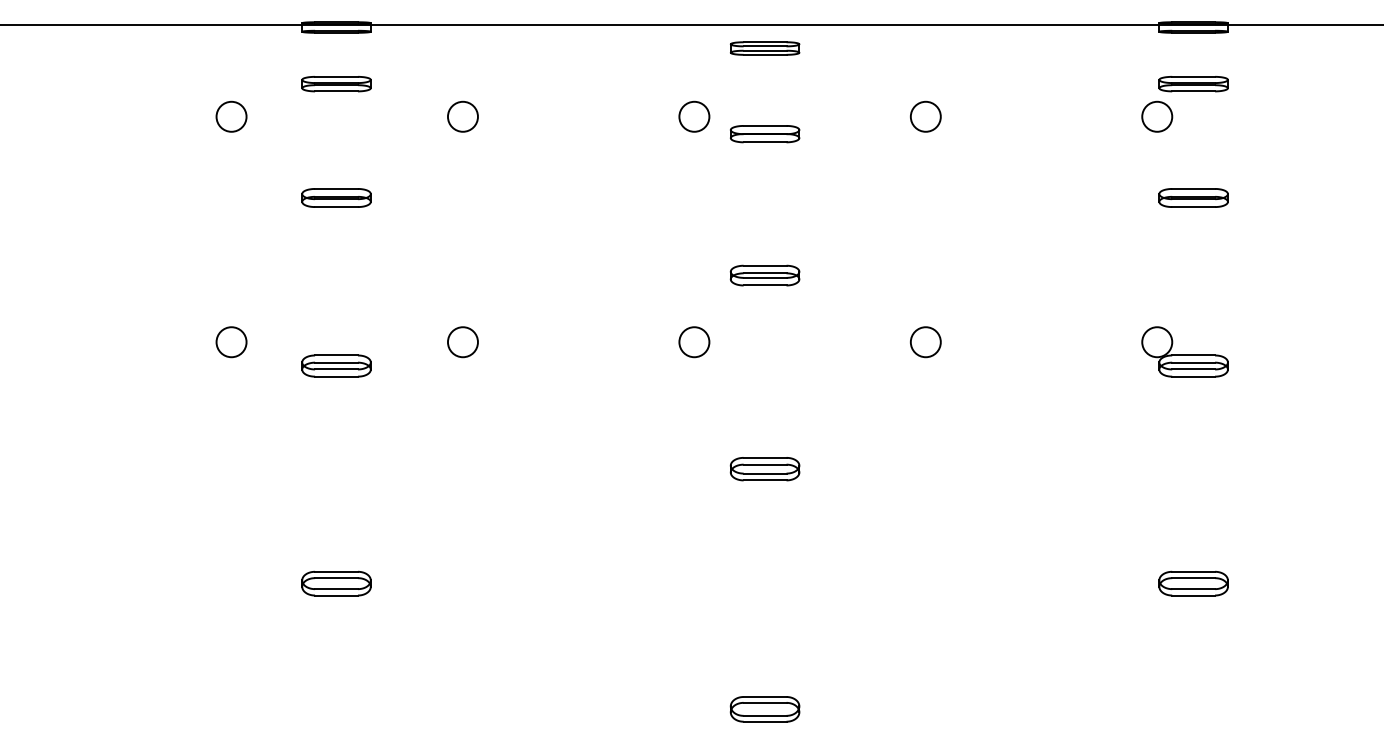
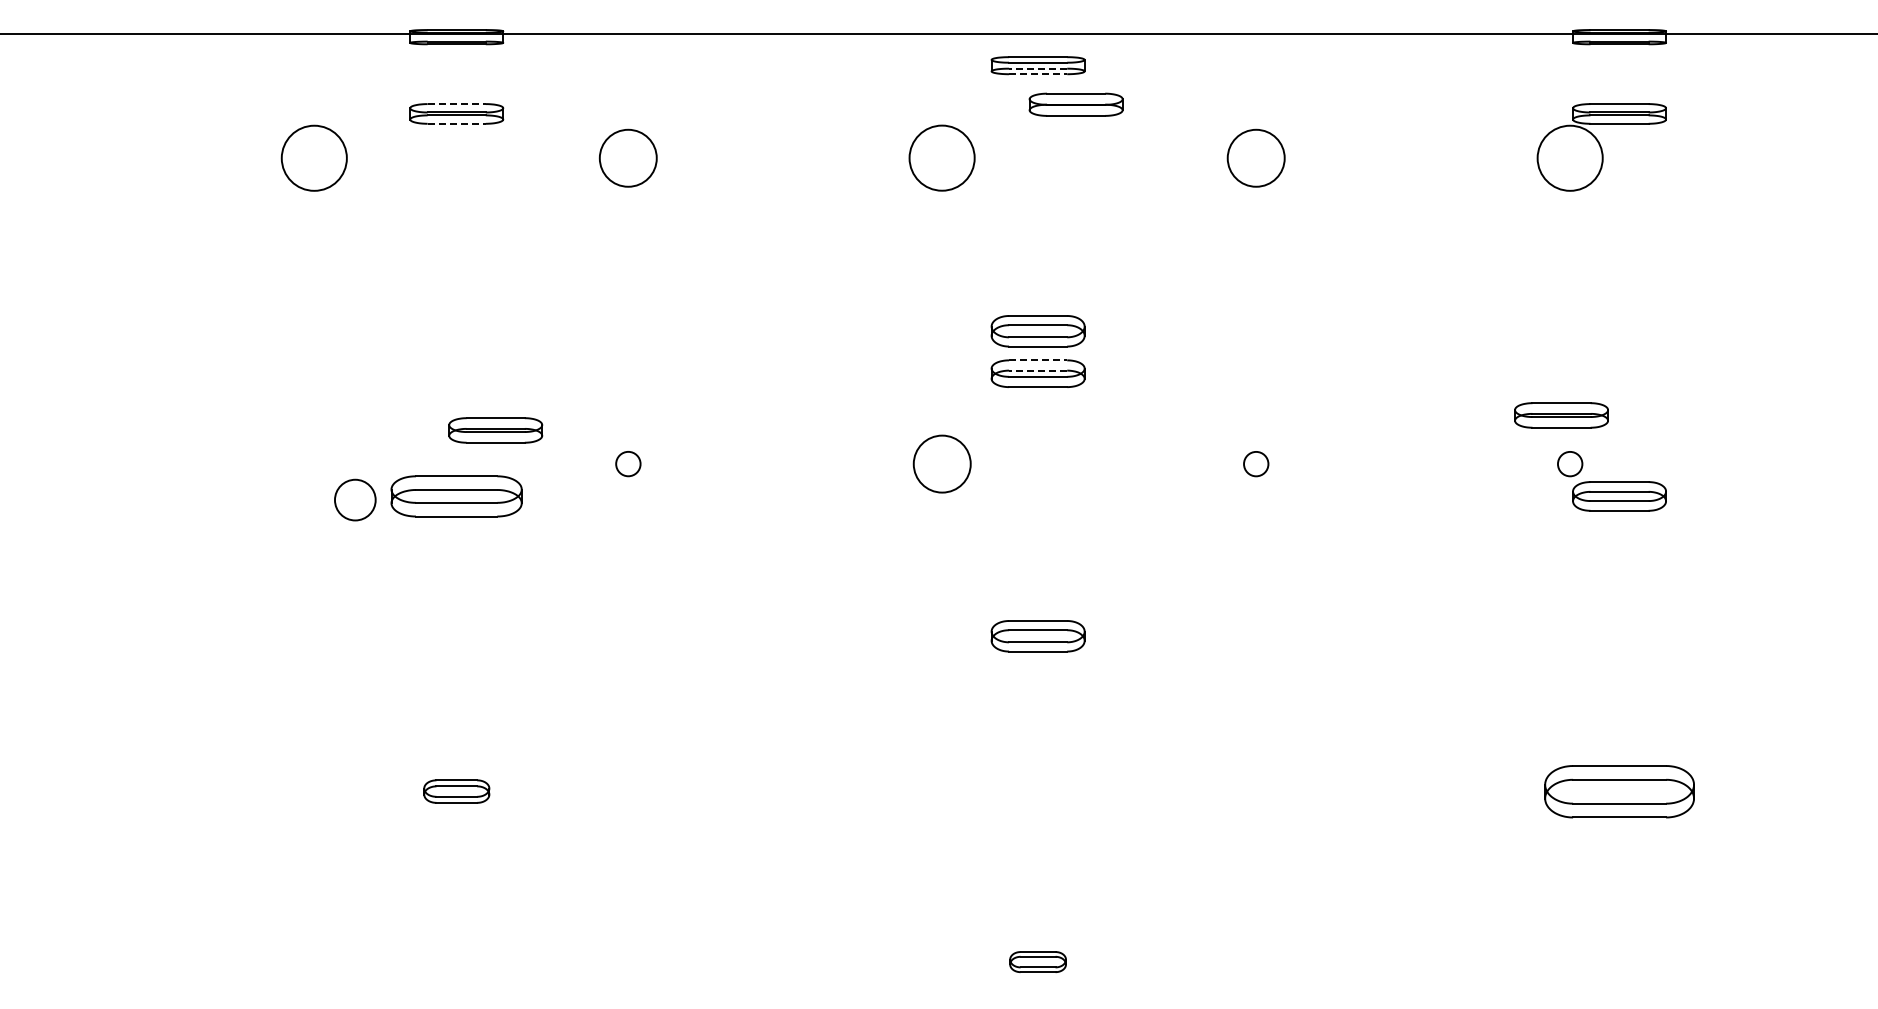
line: (764, 50) -> (1037, 68), solid -> dashed
line: (765, 55) -> (1038, 74), solid -> dashed
line: (337, 77) -> (457, 104), solid -> dashed
line: (337, 91) -> (457, 123), solid -> dashed
circle: (231, 116) -> (314, 157), size x1.6
circle: (462, 116) -> (627, 157), size x1.4
circle: (694, 116) -> (942, 158), size x1.6
circle: (925, 116) -> (1255, 157), size x1.4
circle: (1156, 116) -> (1569, 157), size x1.6
part: (764, 133) -> (1075, 104), moved
part: (336, 198) -> (495, 430), moved
part: (1193, 198) -> (1561, 415), moved
part: (764, 244) -> (1037, 331), added
line: (765, 265) -> (1038, 360), solid -> dashed
line: (764, 273) -> (1037, 370), solid -> dashed
circle: (231, 341) -> (355, 499), moved
circle: (463, 341) -> (628, 463), size x0.6
circle: (693, 341) -> (941, 463), size x1.4
circle: (925, 341) -> (1255, 463), size x0.6
circle: (1156, 341) -> (1569, 463), size x0.6
part: (336, 366) -> (456, 496), size x1.4
part: (336, 583) -> (456, 791), size x0.7
part: (1193, 583) -> (1619, 791), size x1.6
part: (764, 708) -> (1037, 961), size x0.6

